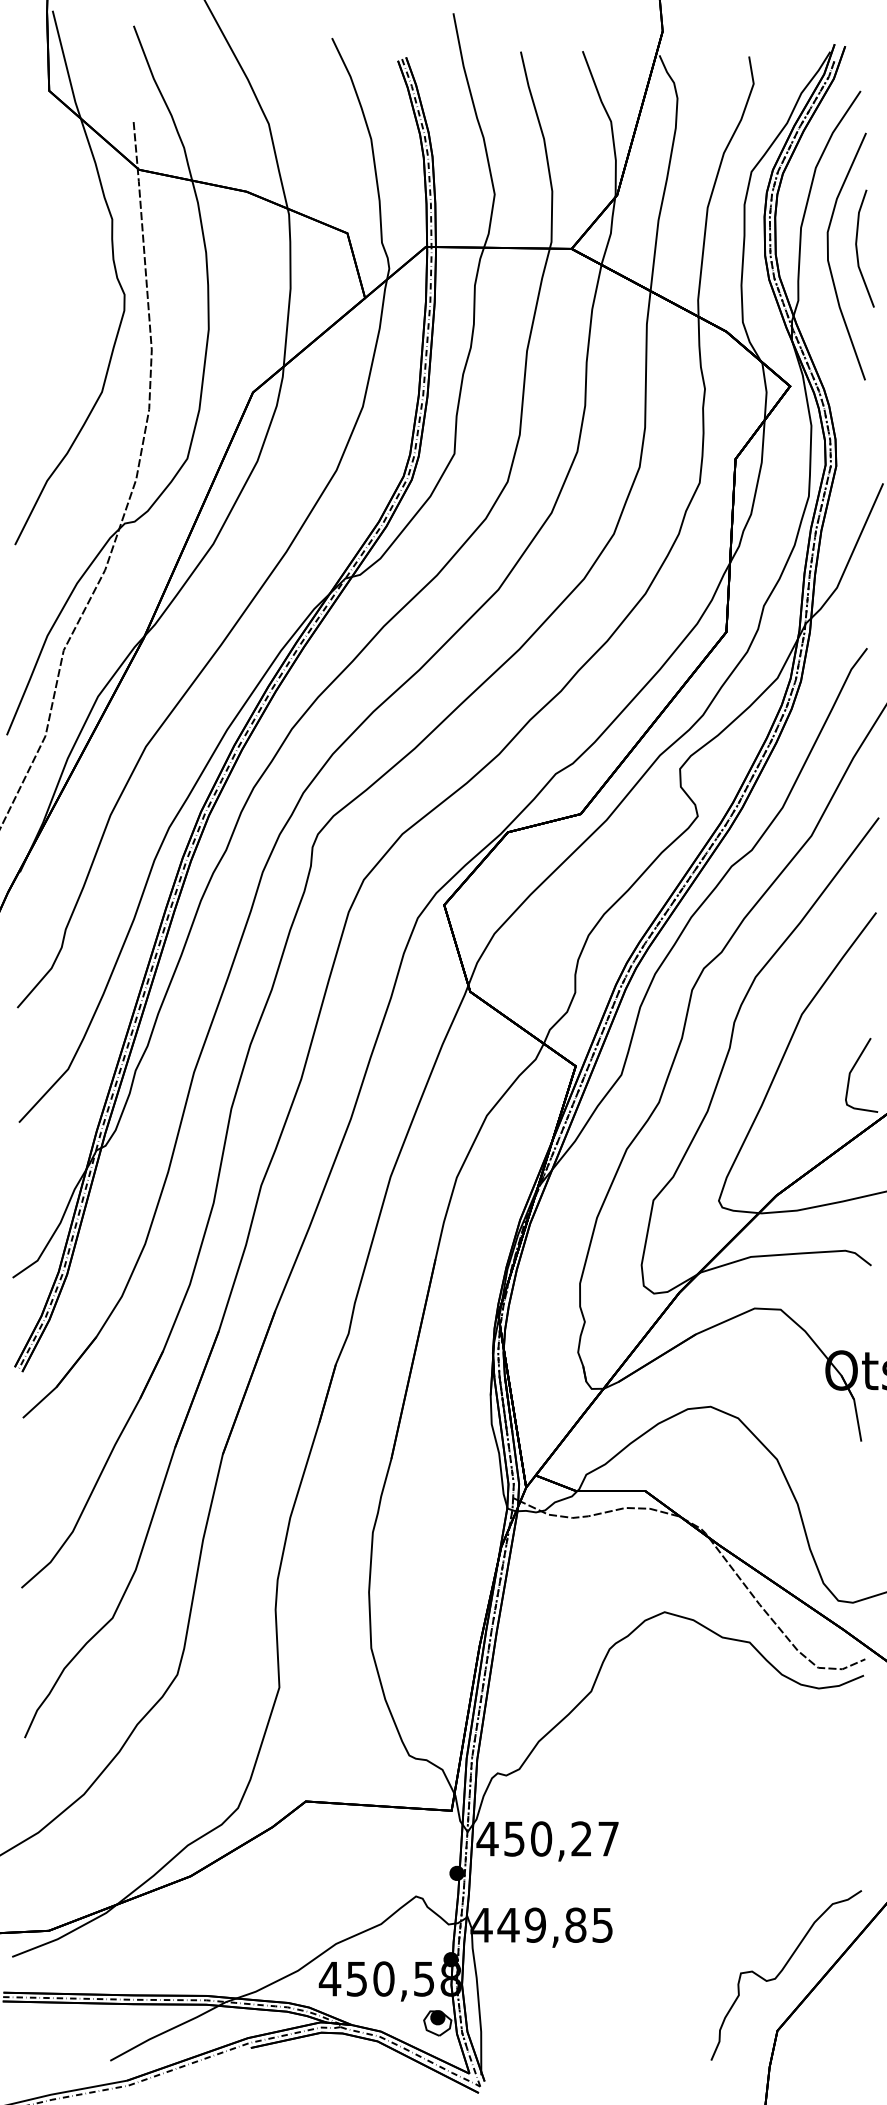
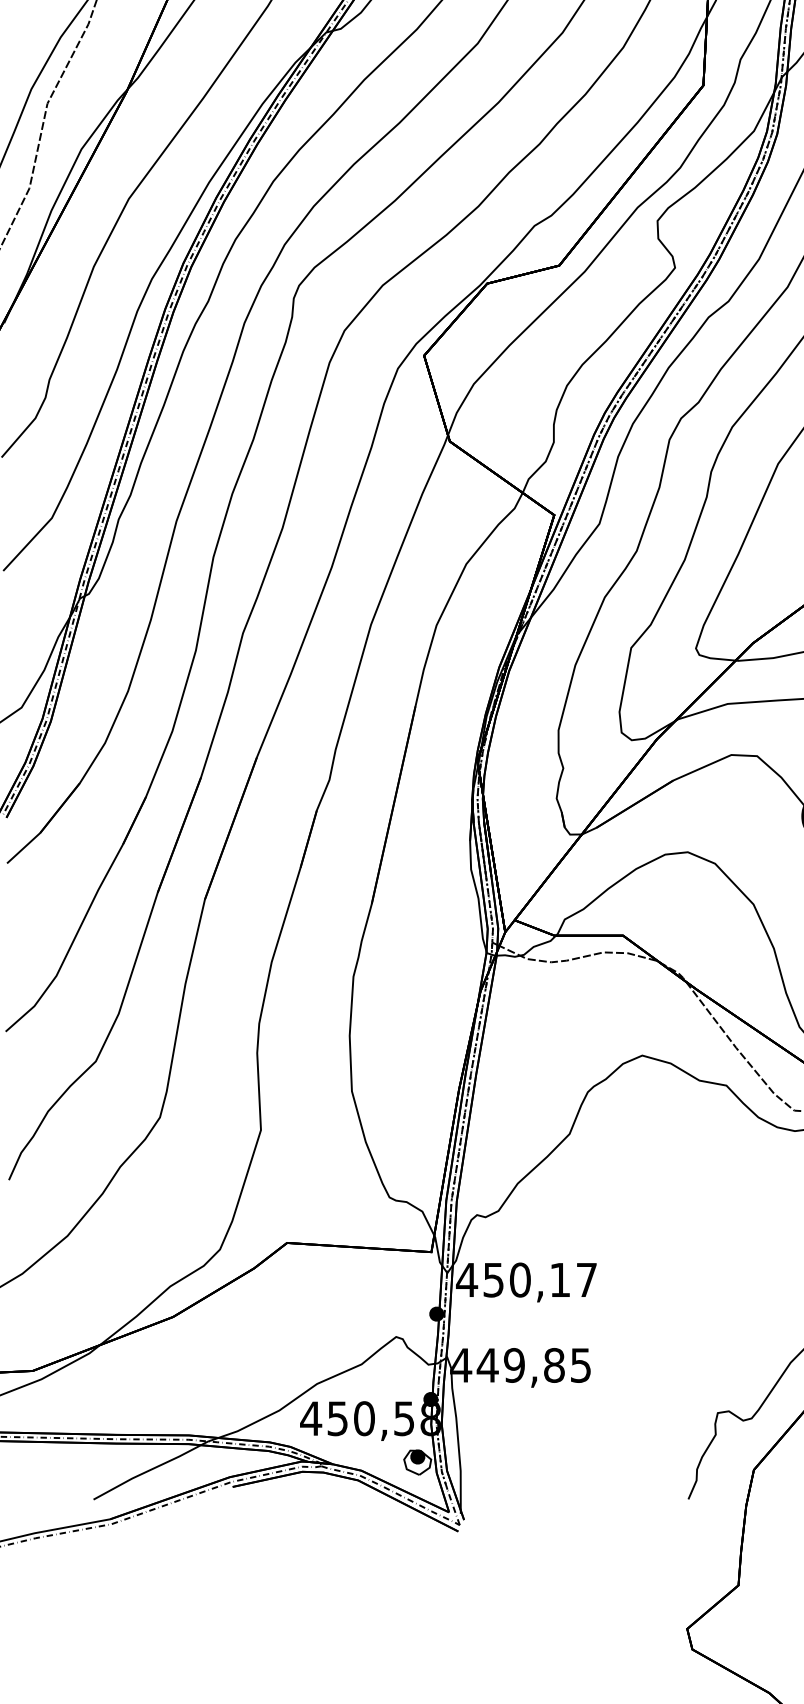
text: (581, 1838) -> (559, 1279), 450,27 -> 450,17

